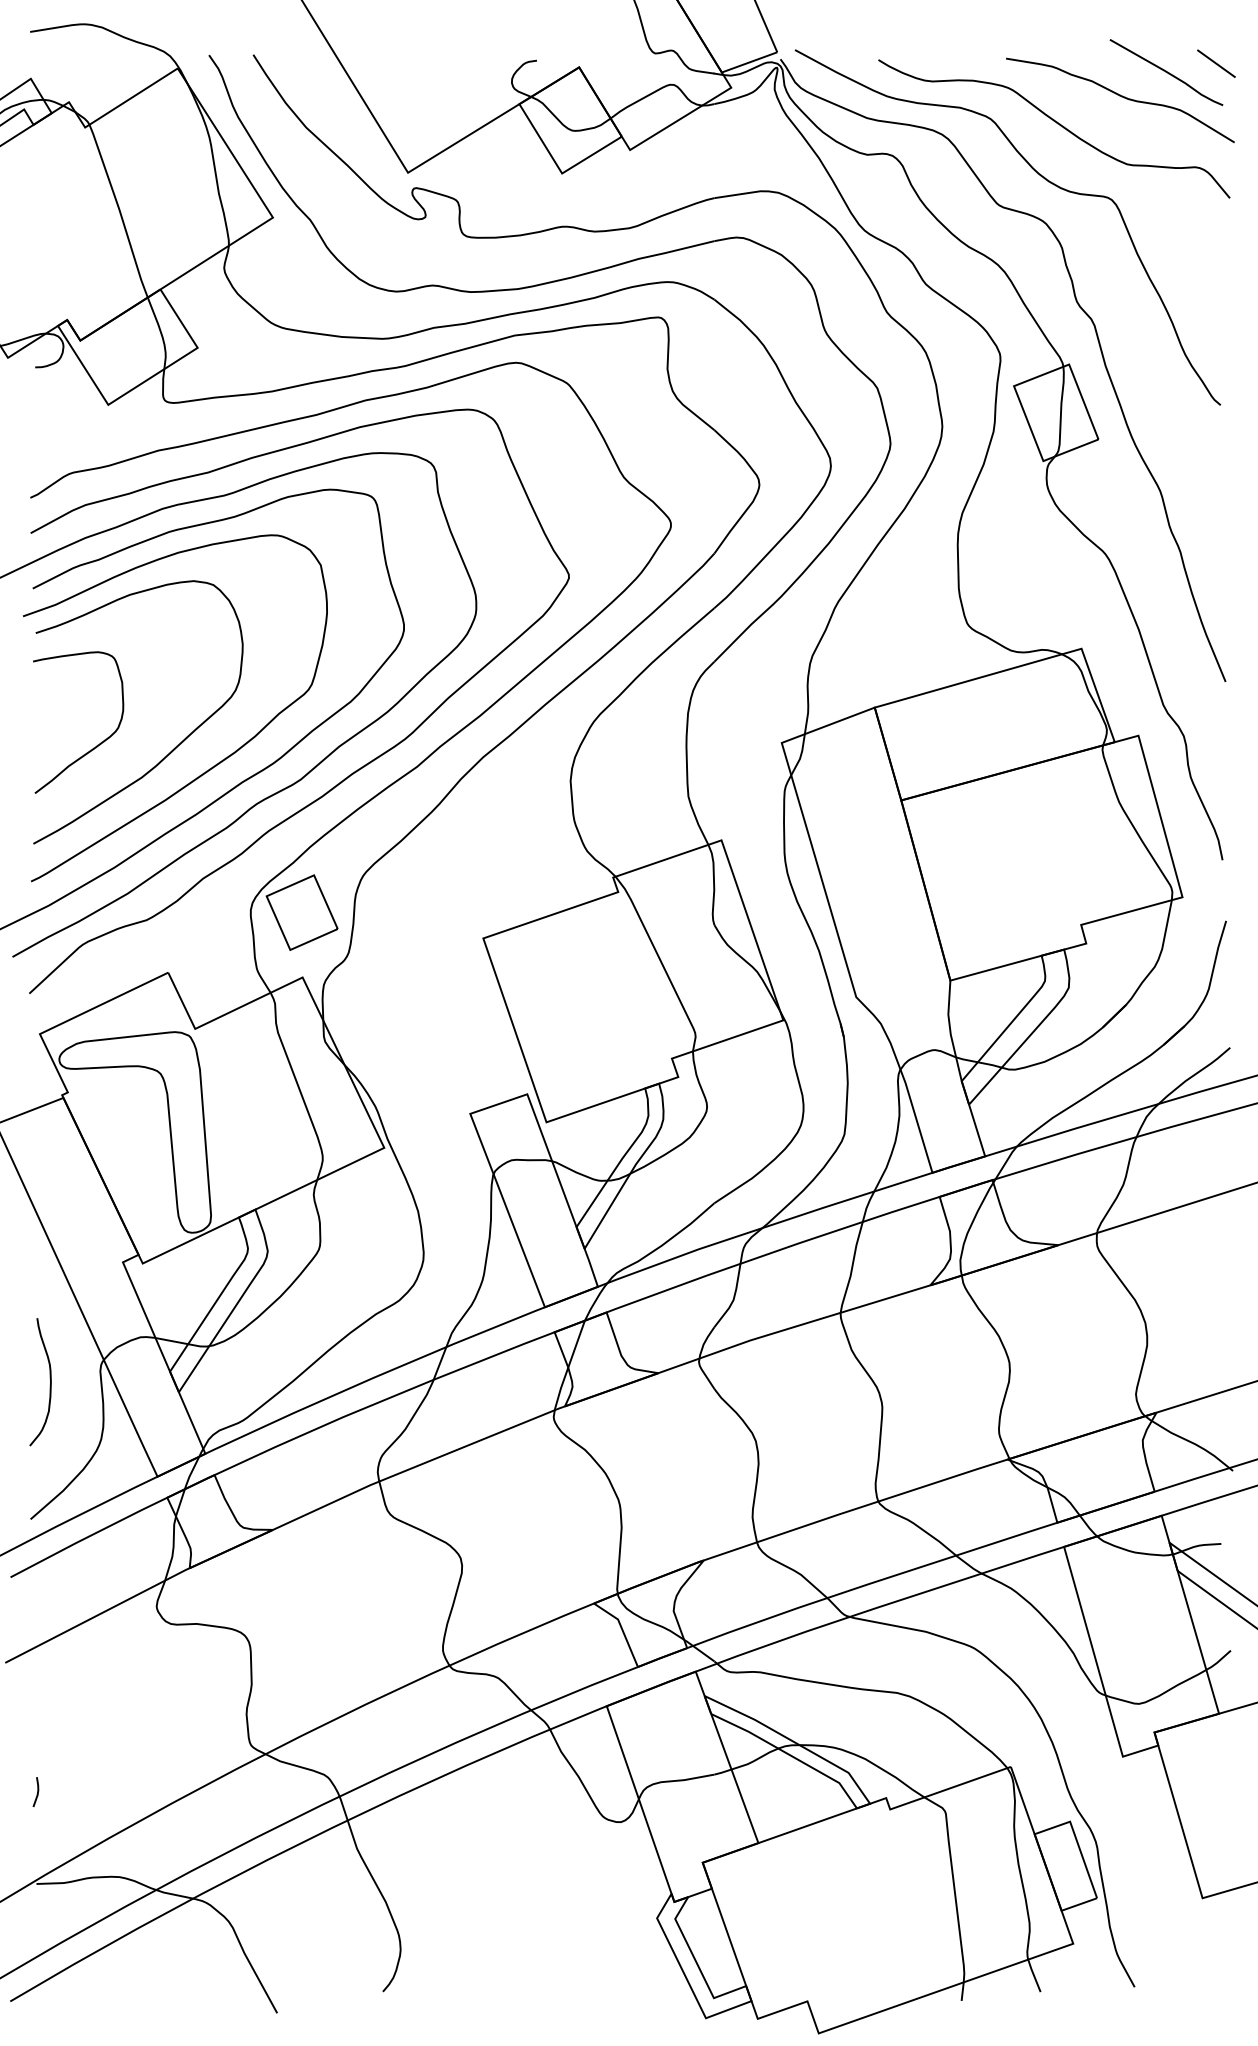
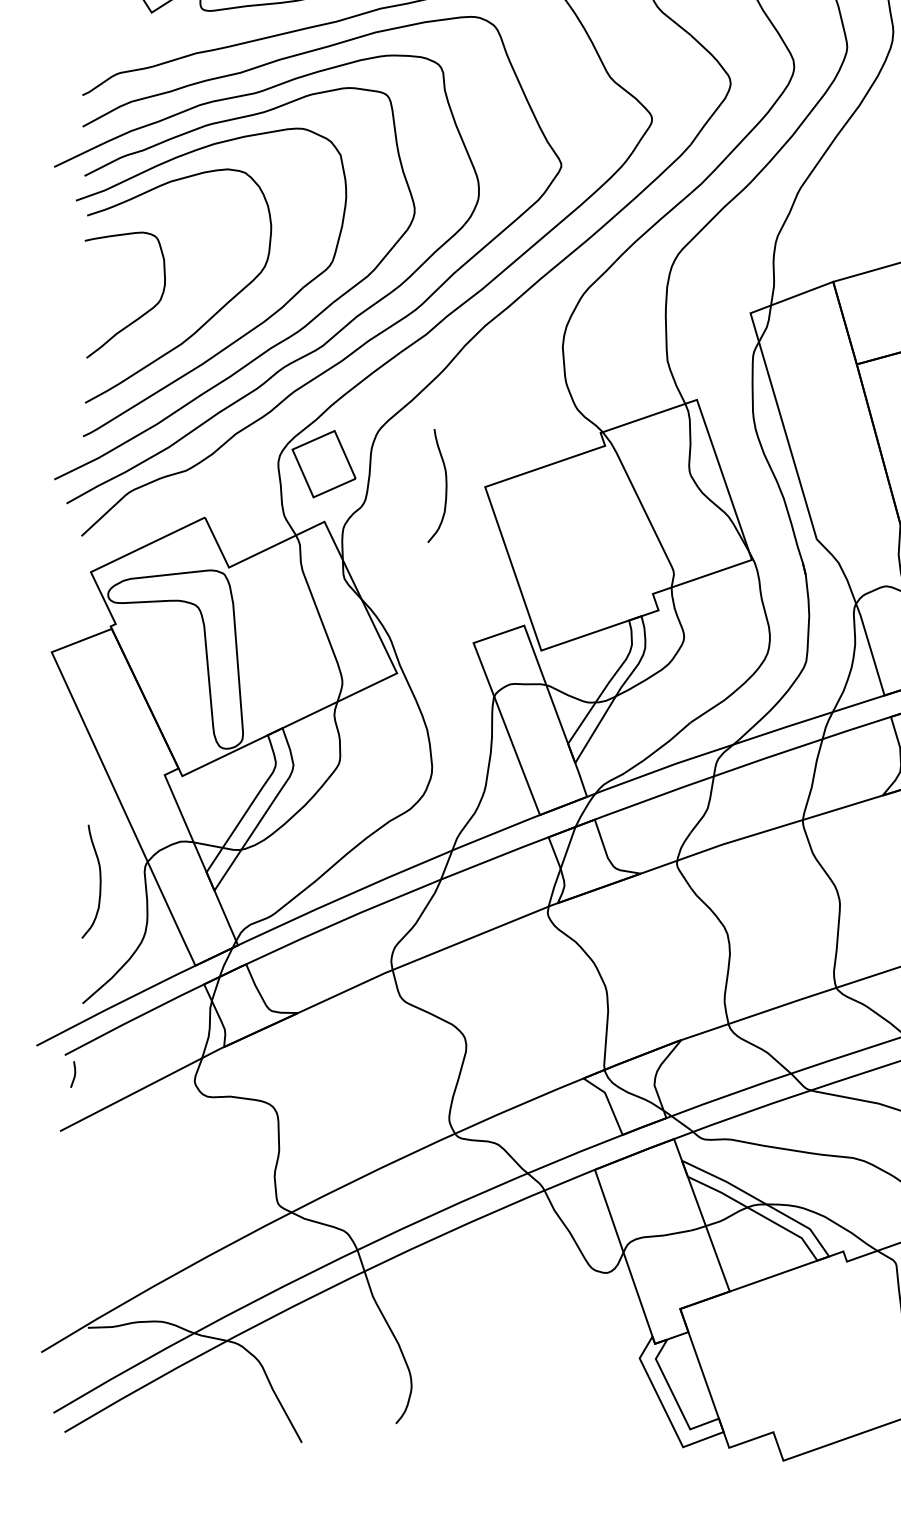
curve: (438, 940) -> (445, 488), added
line: (37, 1792) -> (74, 1074), moved

